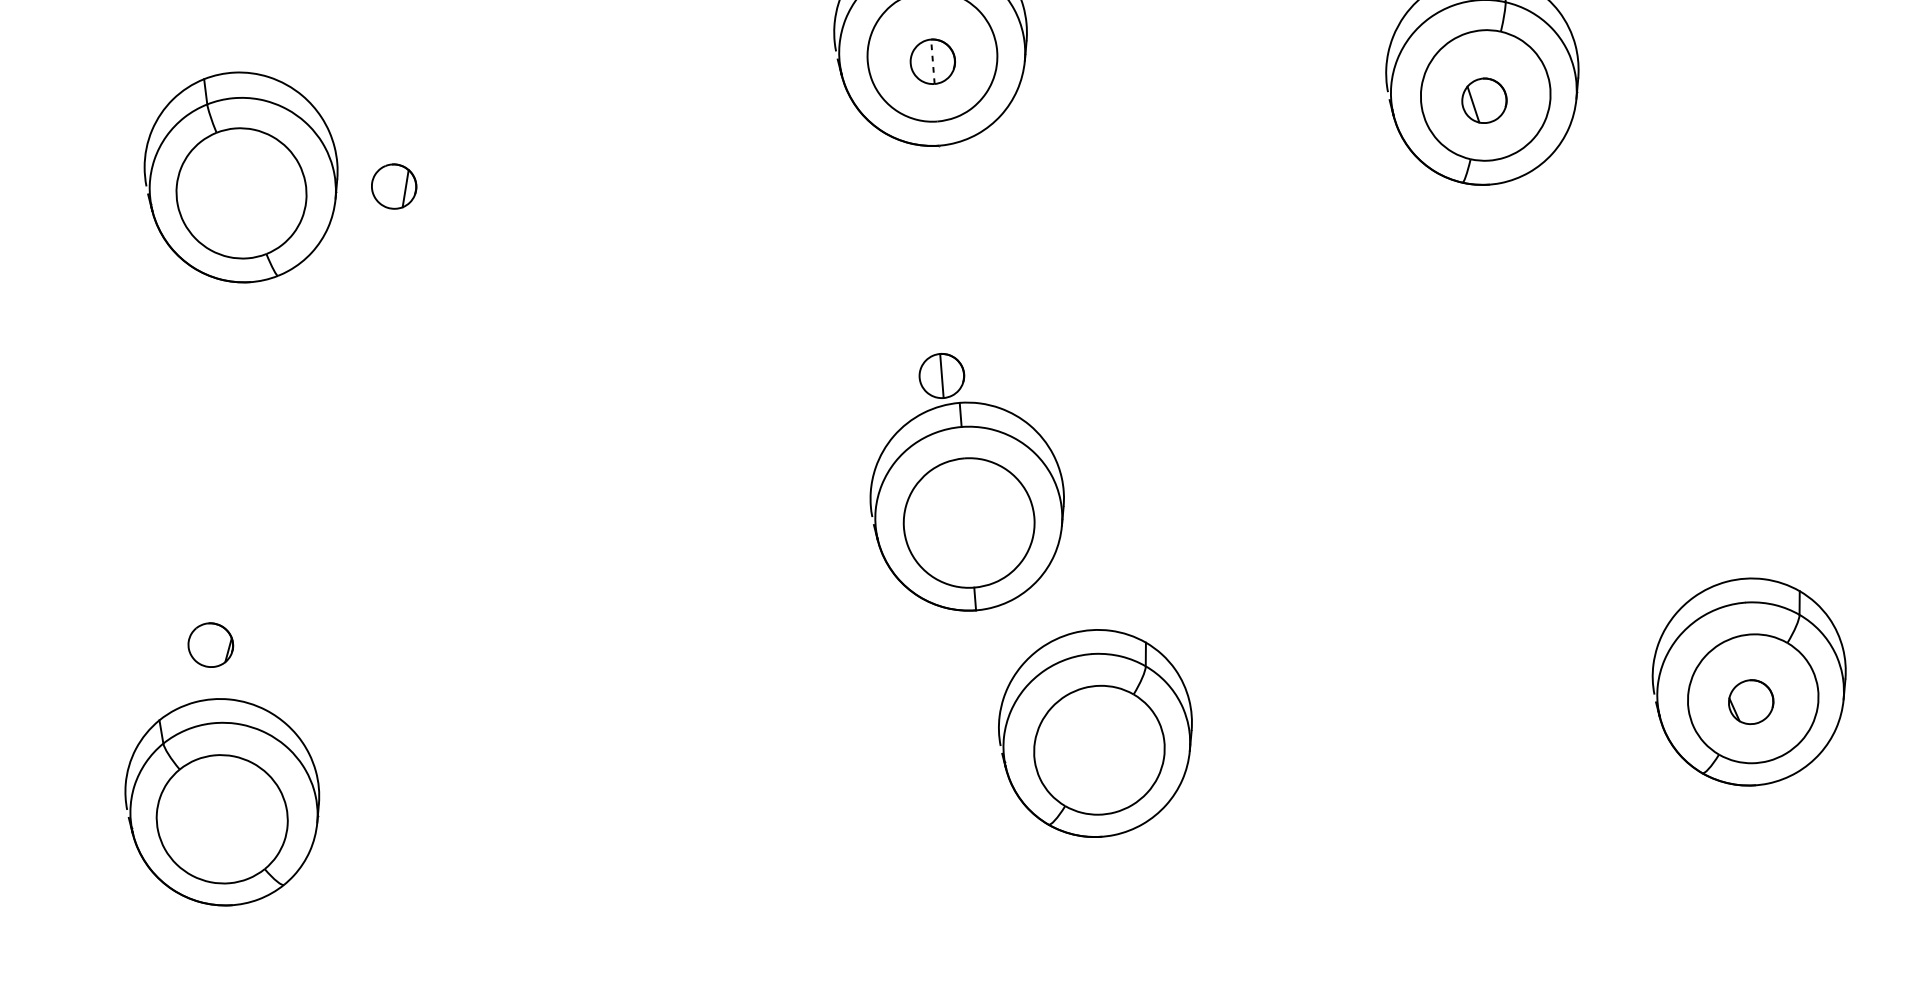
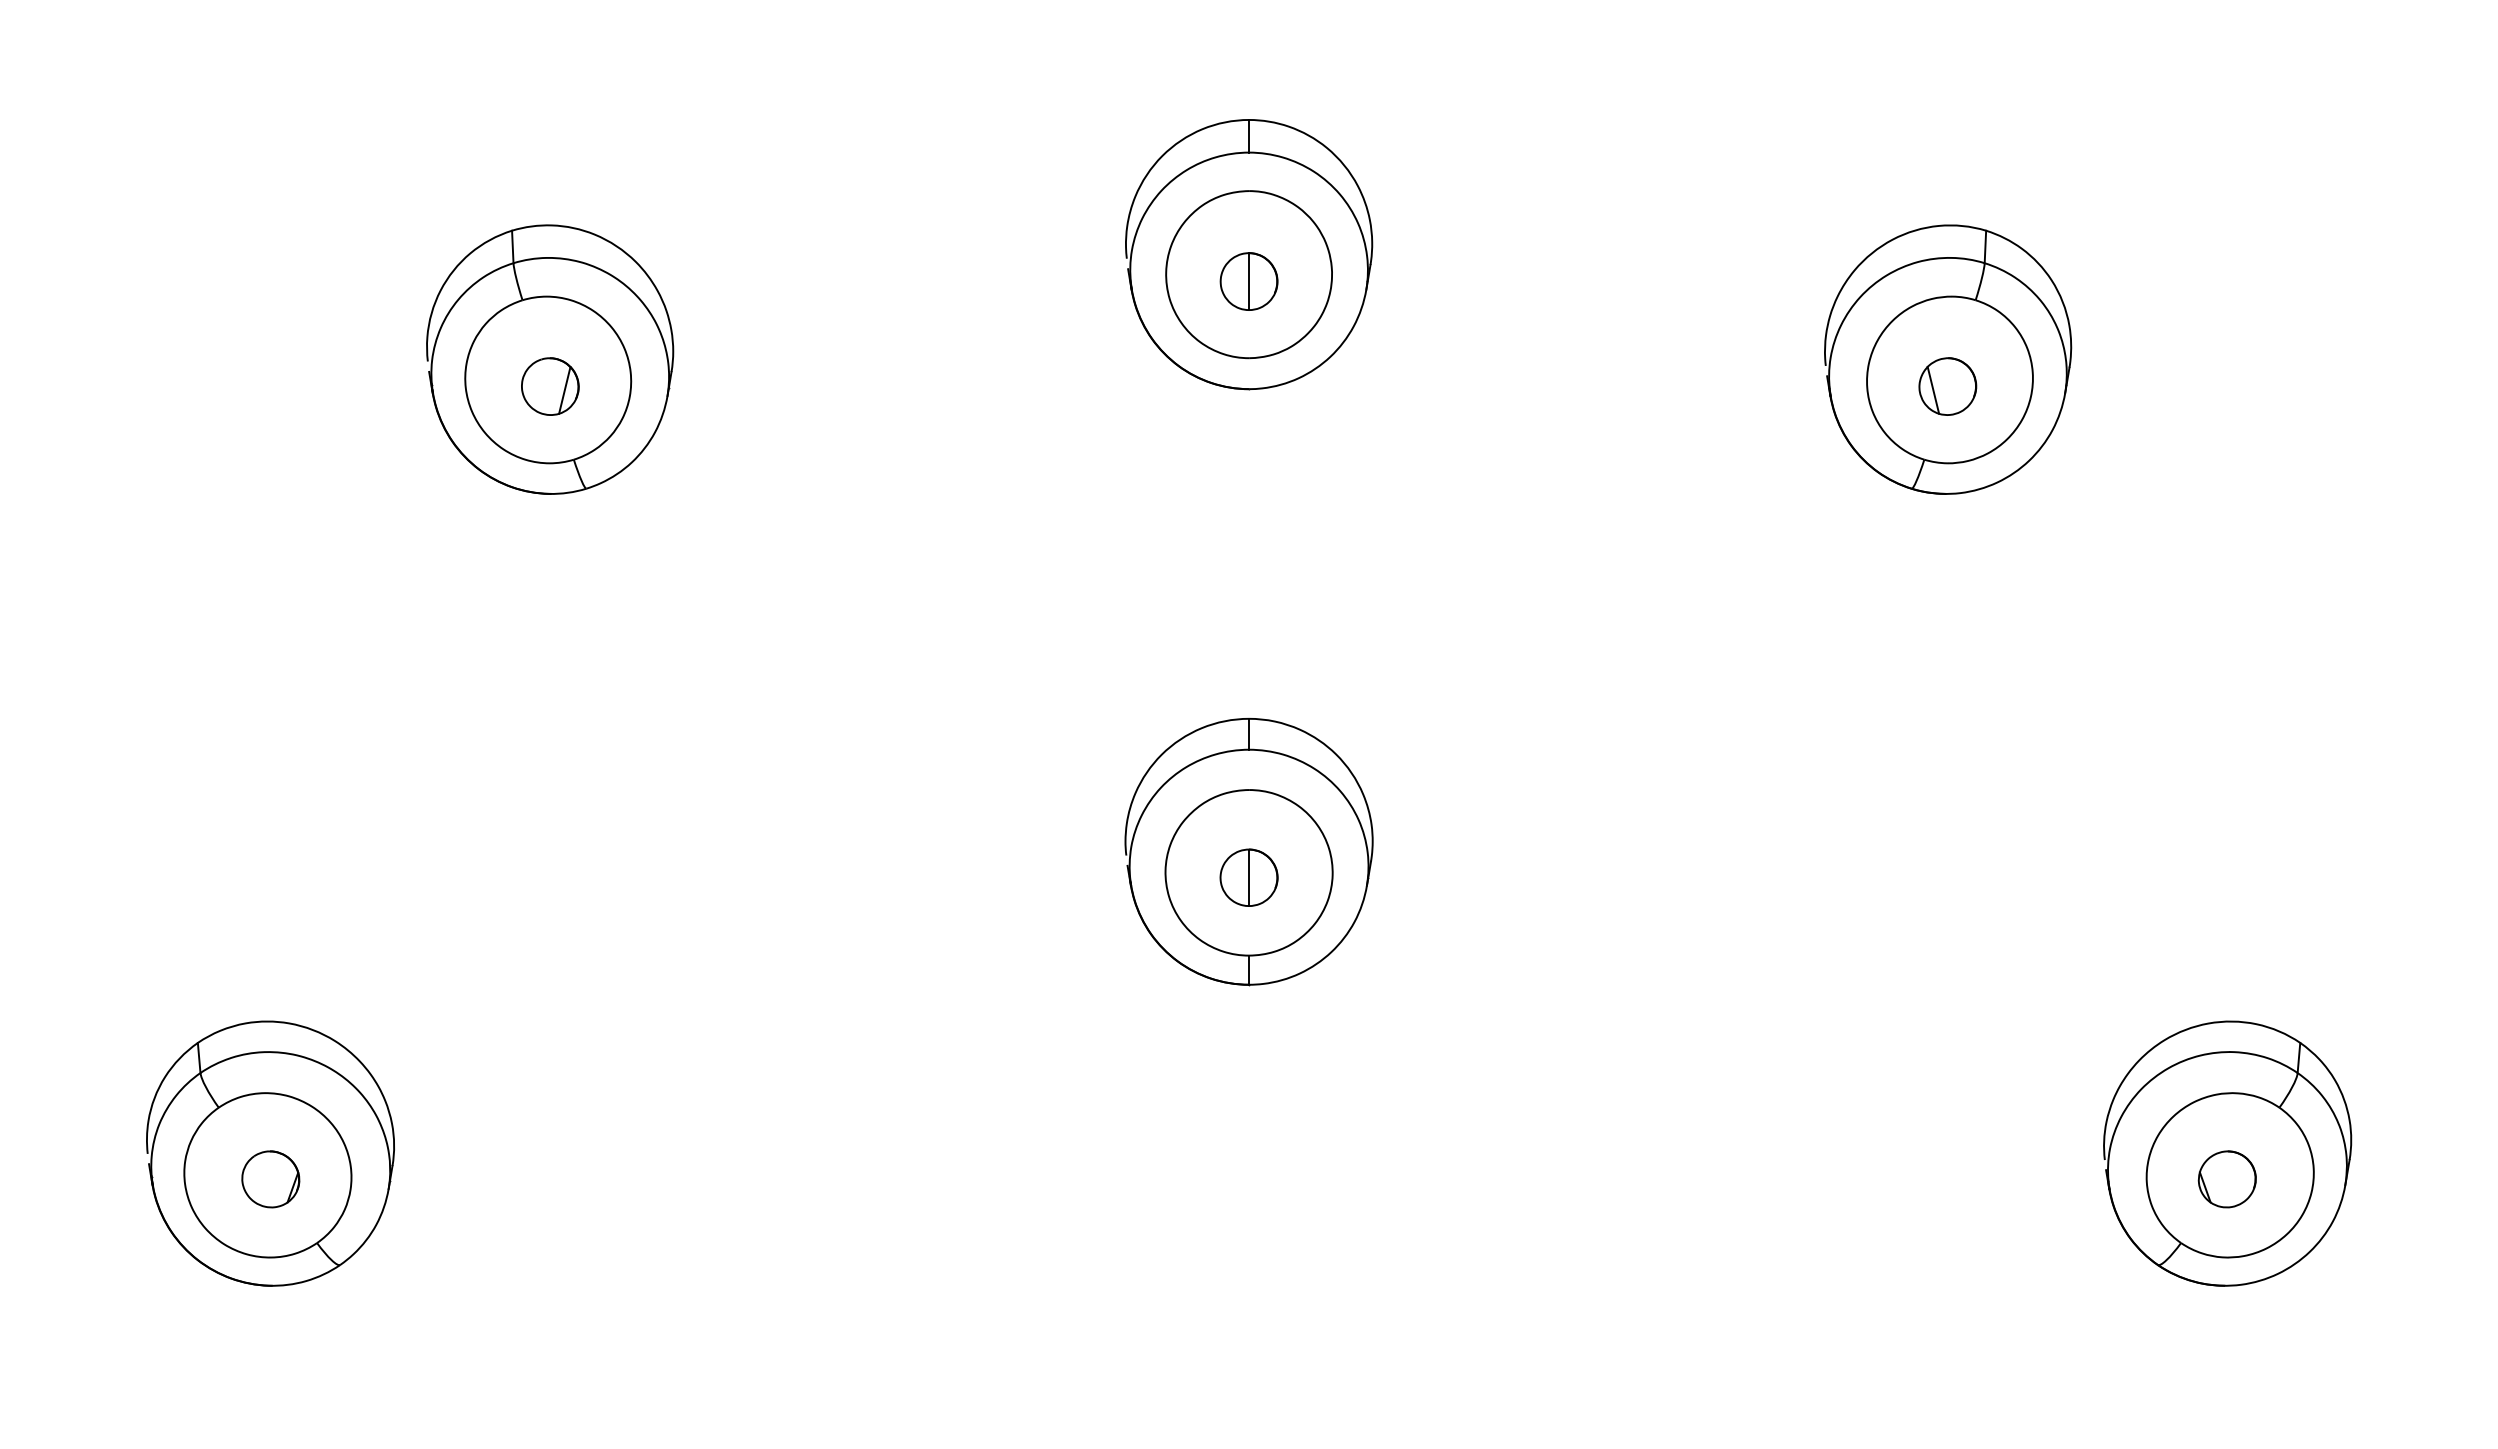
line: (933, 61) -> (1249, 281), dashed -> solid
part: (242, 177) -> (550, 359), moved
part: (941, 375) -> (1248, 877), moved
part: (210, 645) -> (270, 1179), moved
part: (1095, 733) -> (1389, 1153), removed

